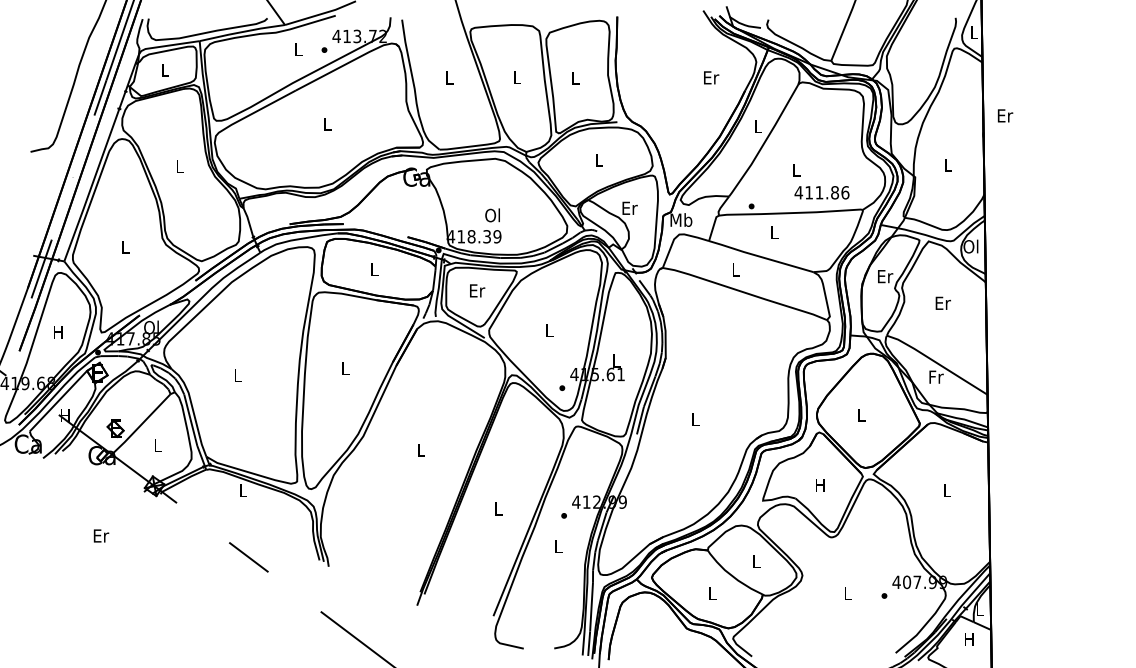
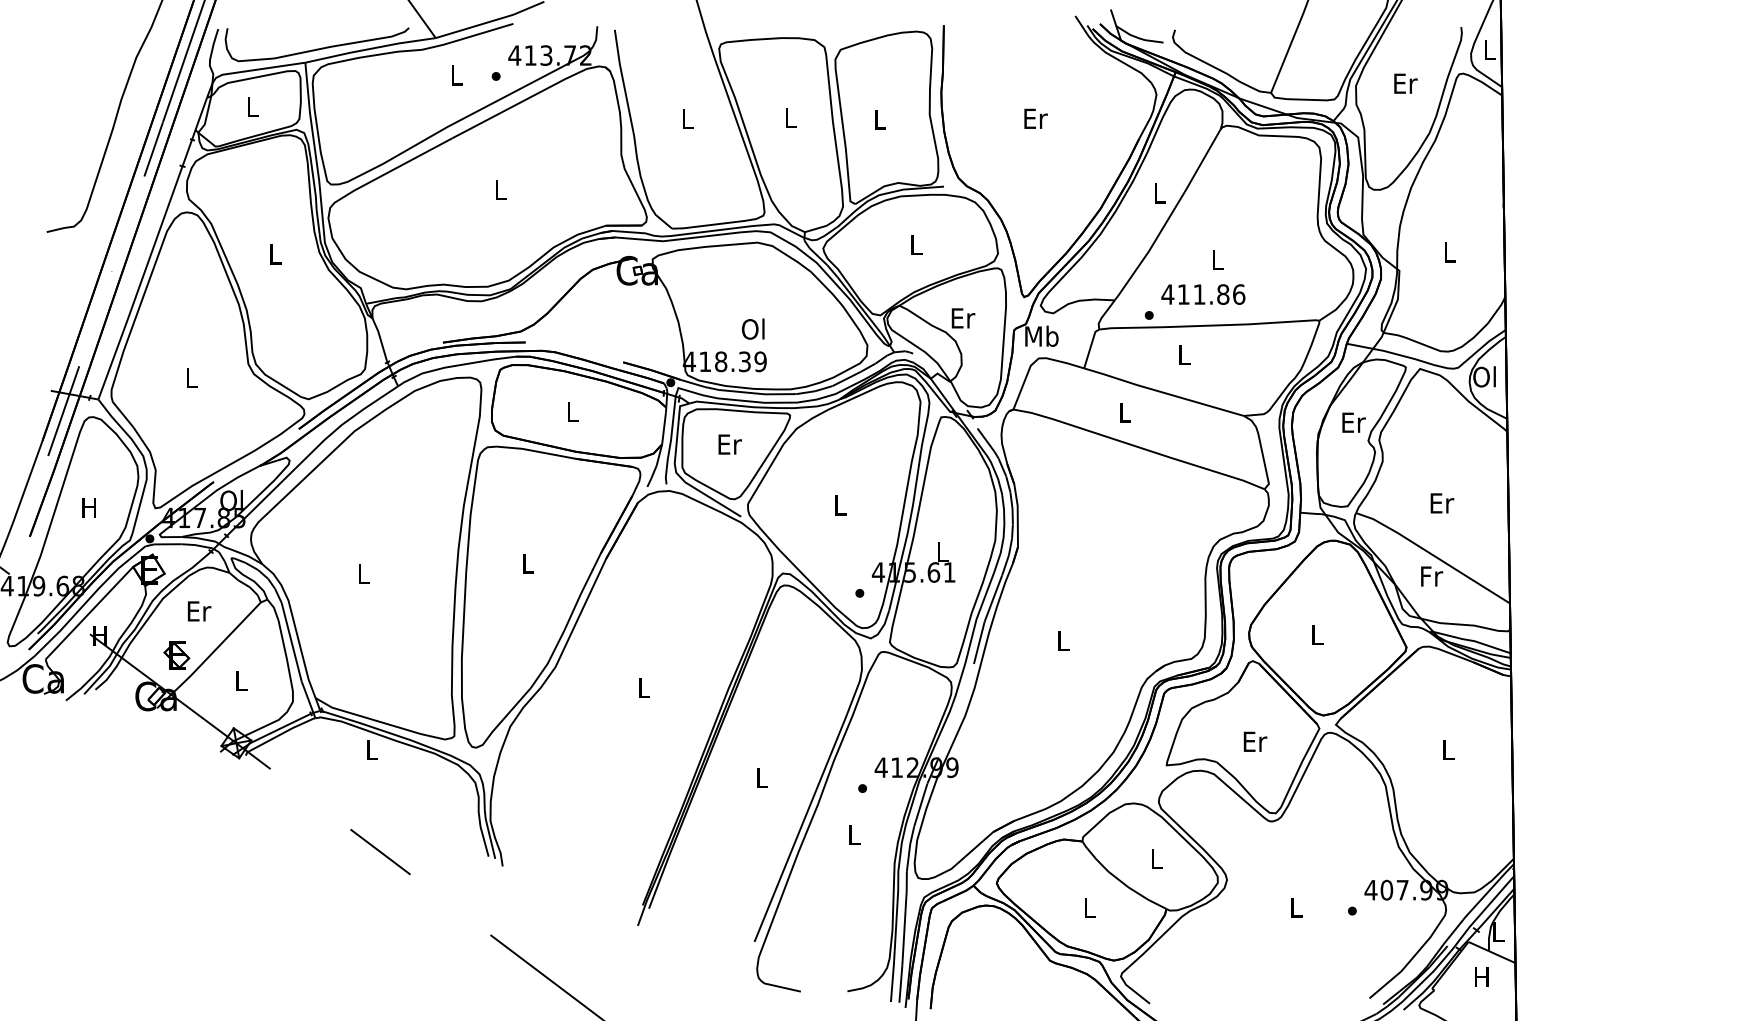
text: (711, 77) -> (1035, 118), moved
text: (1005, 115) -> (1405, 83), moved
text: (821, 192) -> (1202, 294), moved
text: (942, 302) -> (1441, 502), moved
text: (820, 484) -> (1254, 740), H -> Er
text: (101, 535) -> (199, 610), moved

